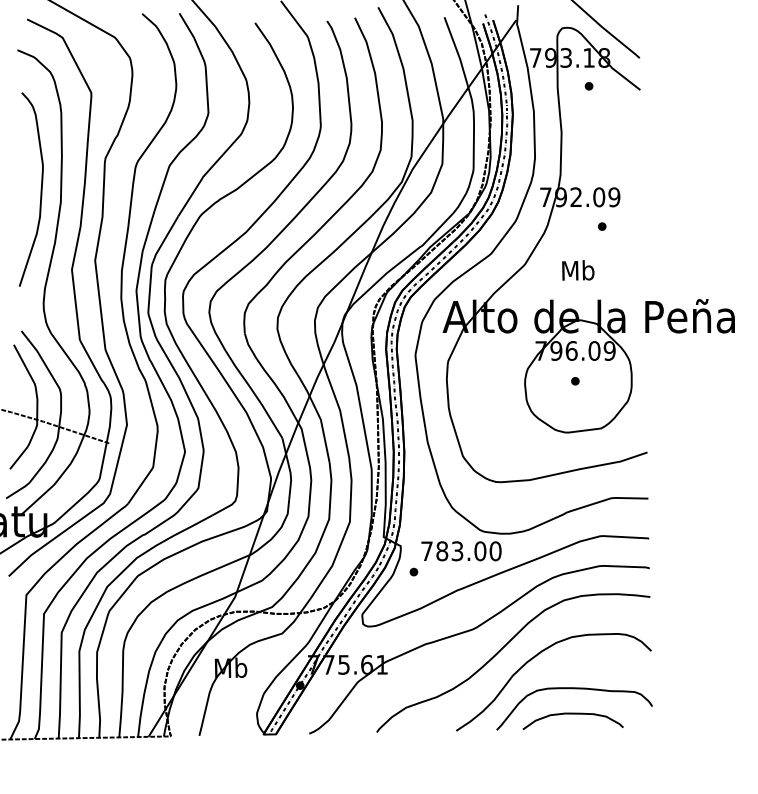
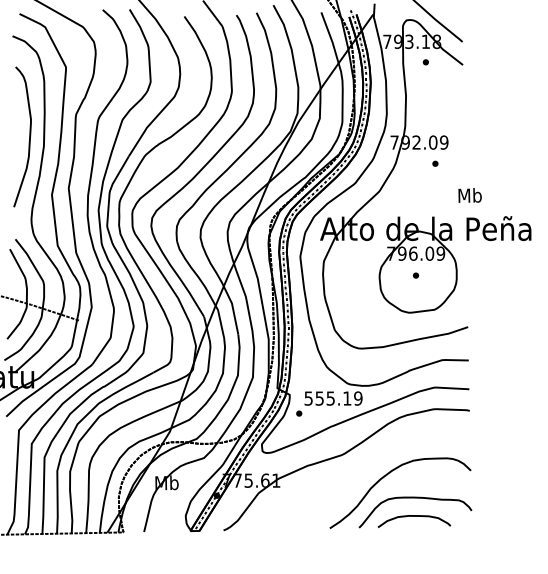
text: (577, 270) -> (469, 195), moved
text: (461, 551) -> (333, 398), 783.00 -> 555.19
curve: (502, 649) -> (363, 469), removed

